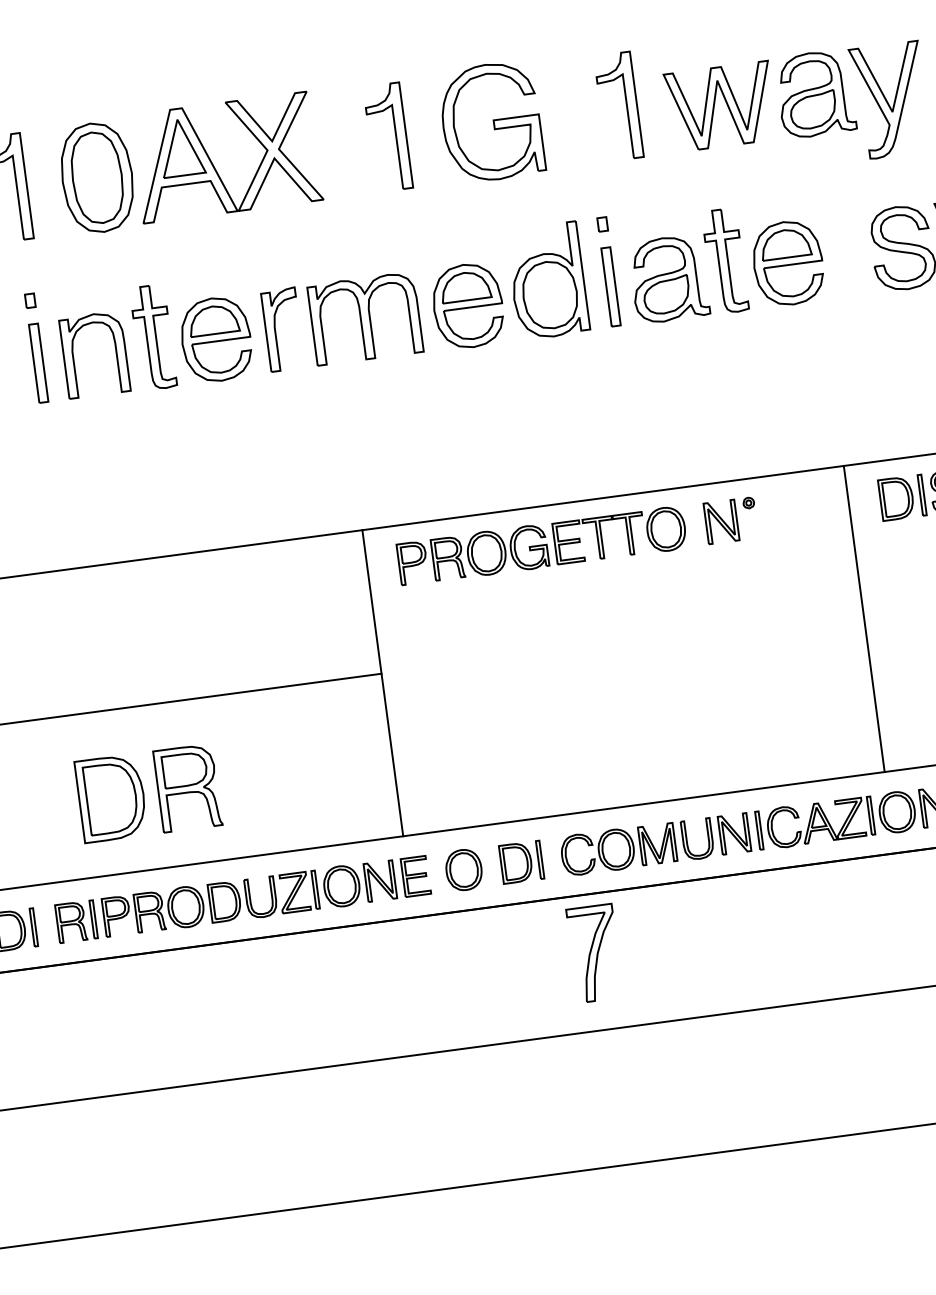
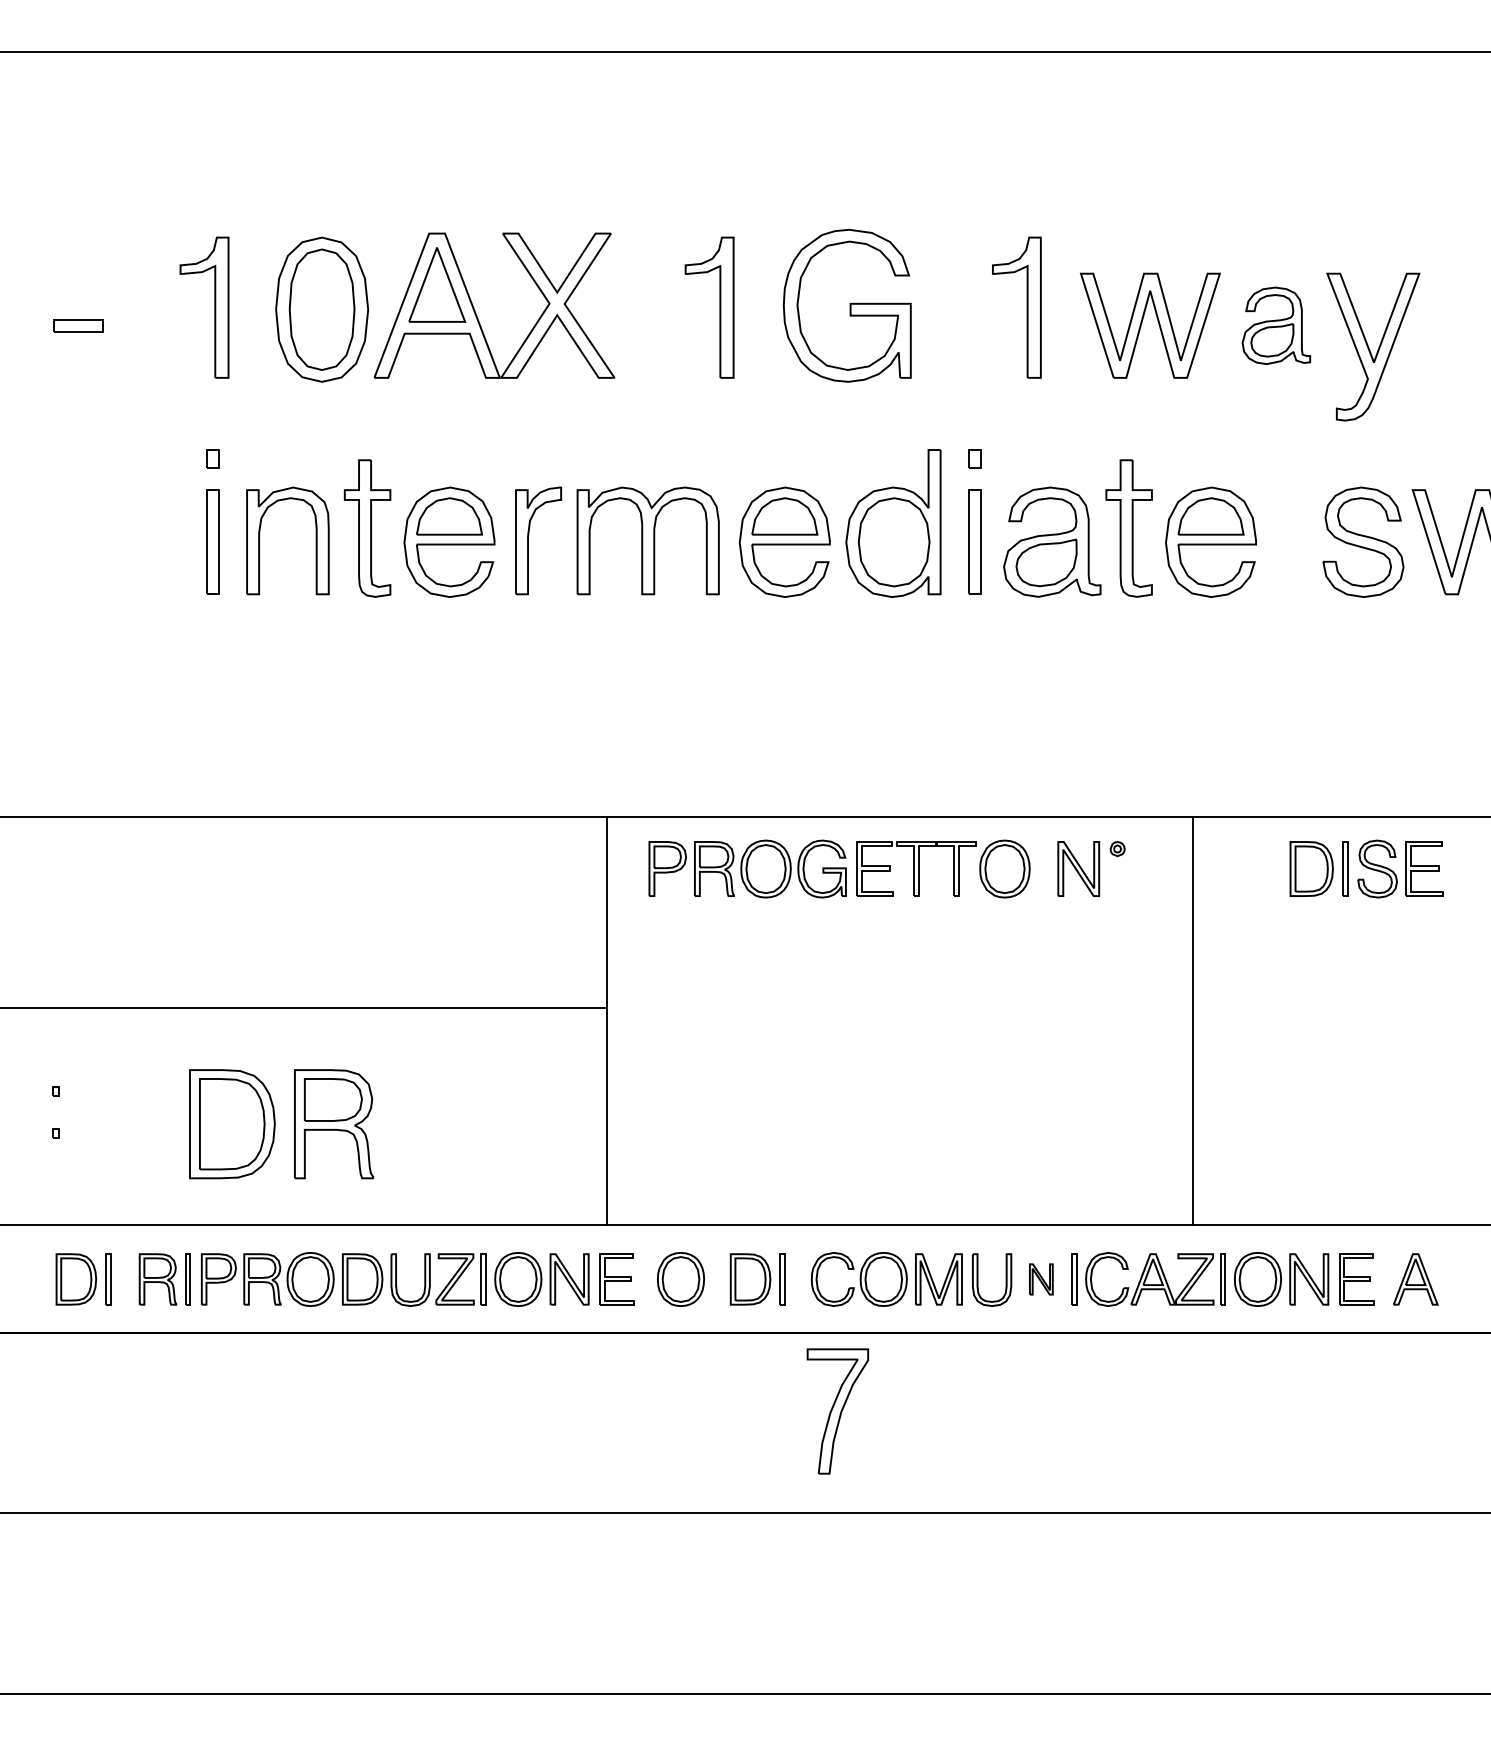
part: (815, 93) -> (1276, 325), size x0.7
line: (864, 618) -> (1193, 1020), moved
part: (734, 833) -> (1041, 1279), size x0.6

